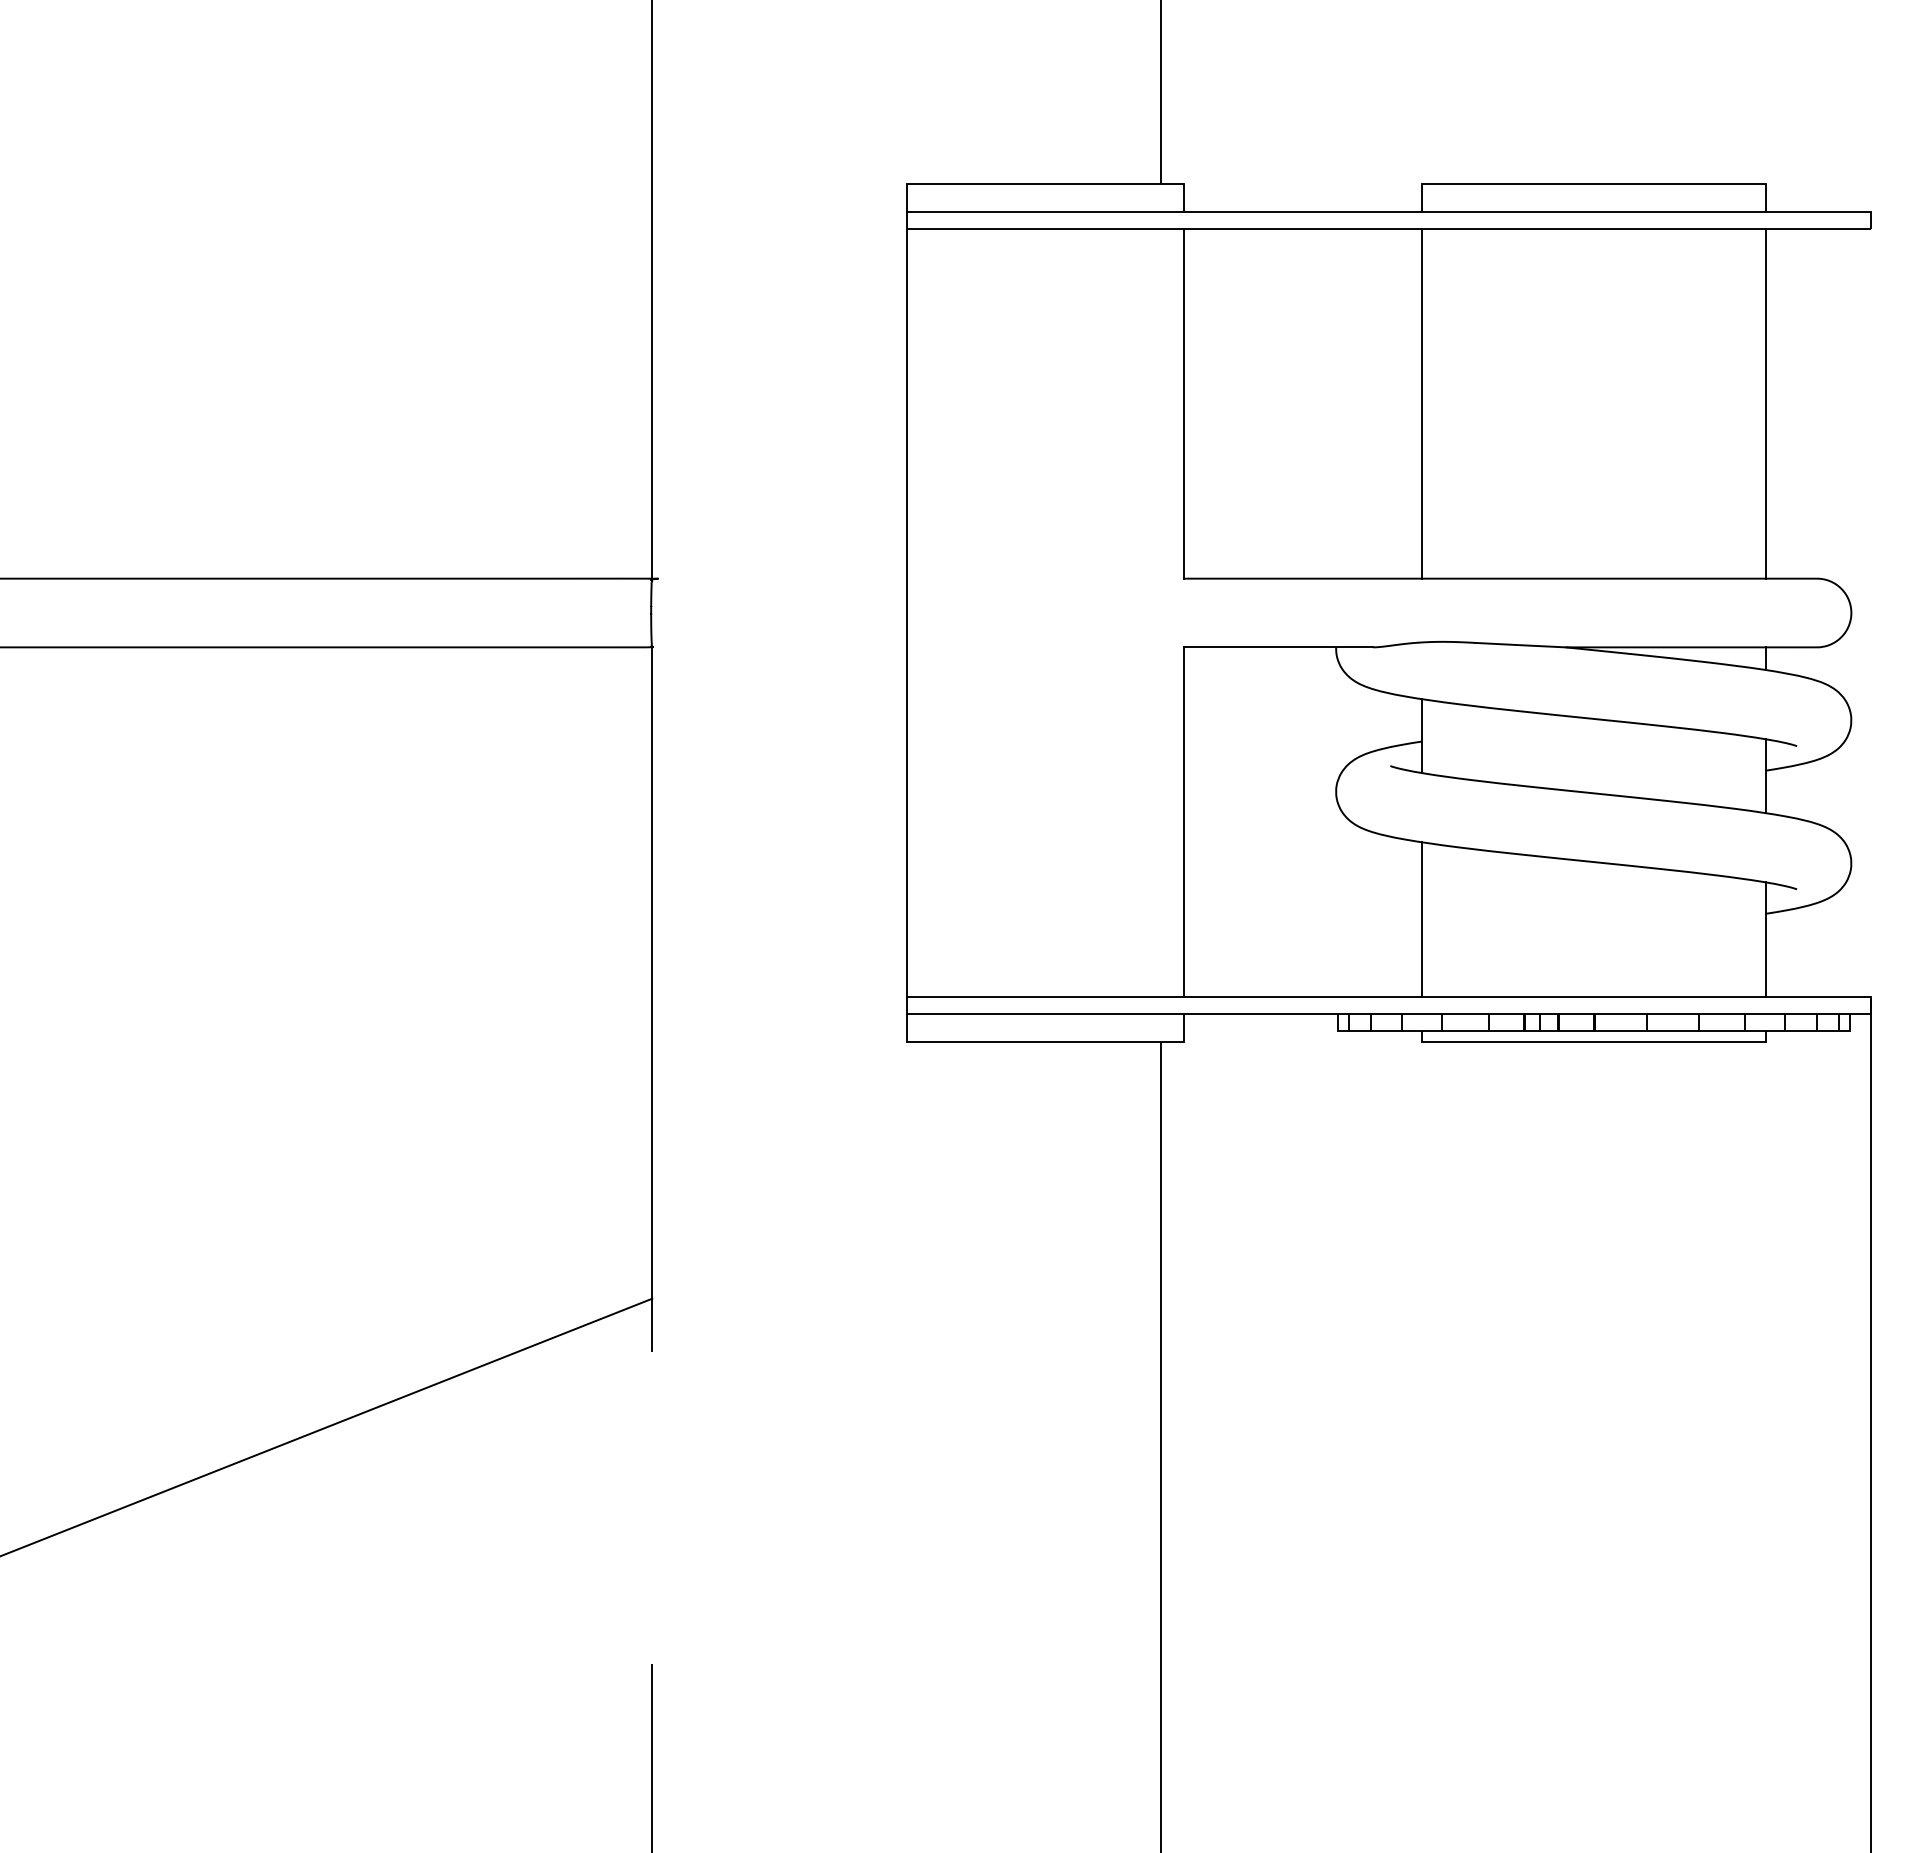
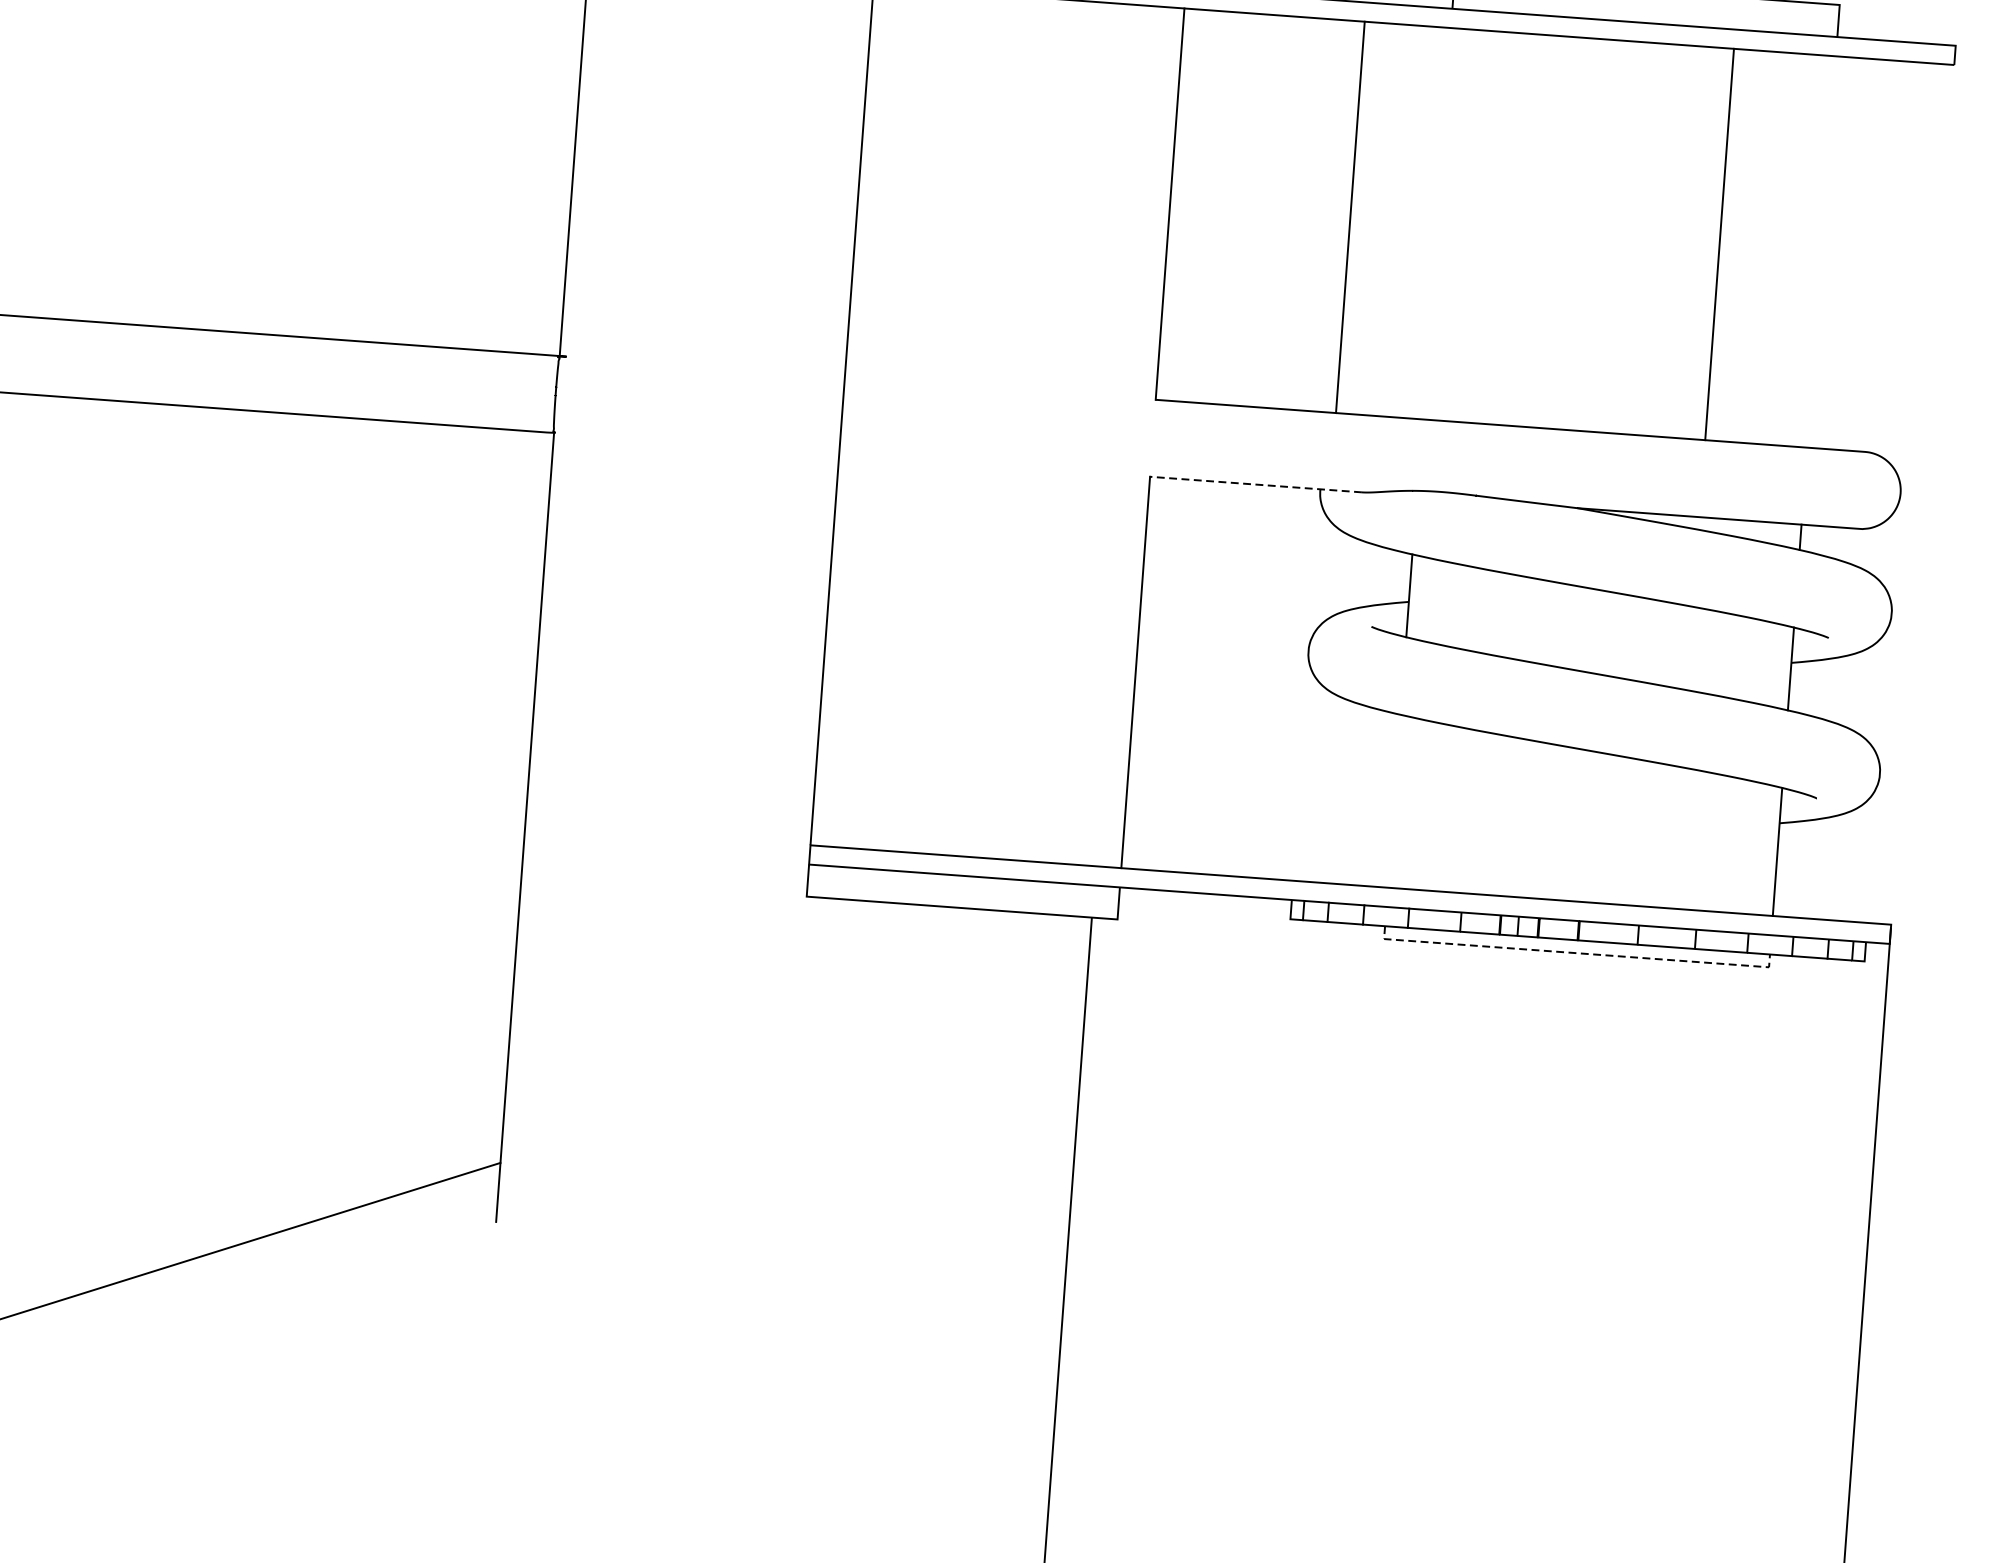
line: (1421, 403) -> (1349, 216), moved
line: (1765, 403) -> (1719, 243), moved
line: (1278, 647) -> (1255, 484), solid -> dashed
line: (1421, 919) -> (1393, 801), removed
line: (1593, 1042) -> (1576, 953), solid -> dashed

